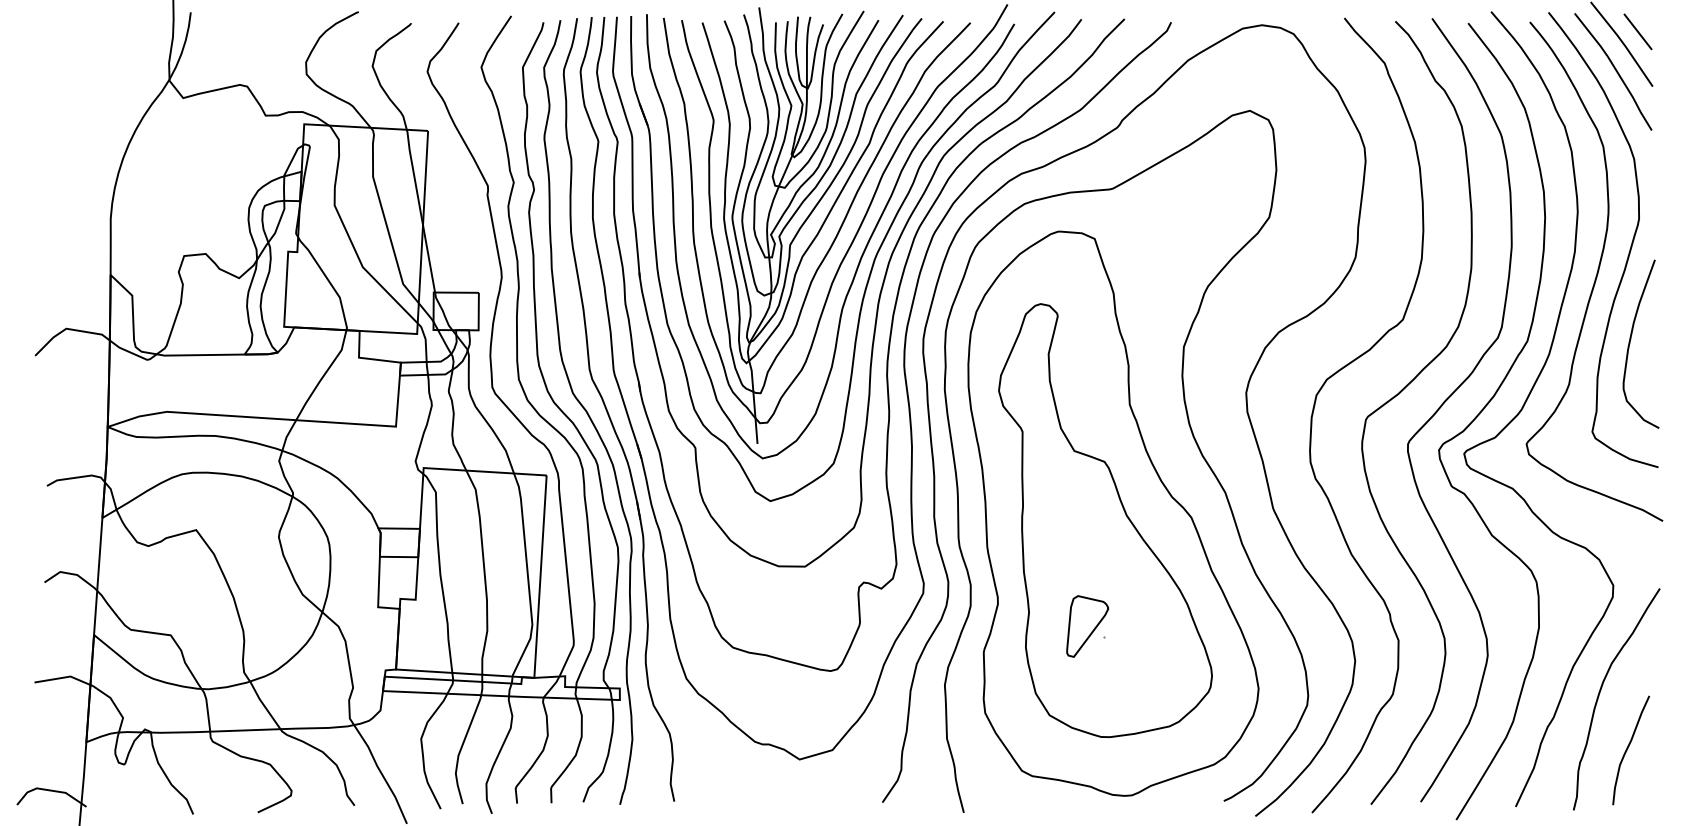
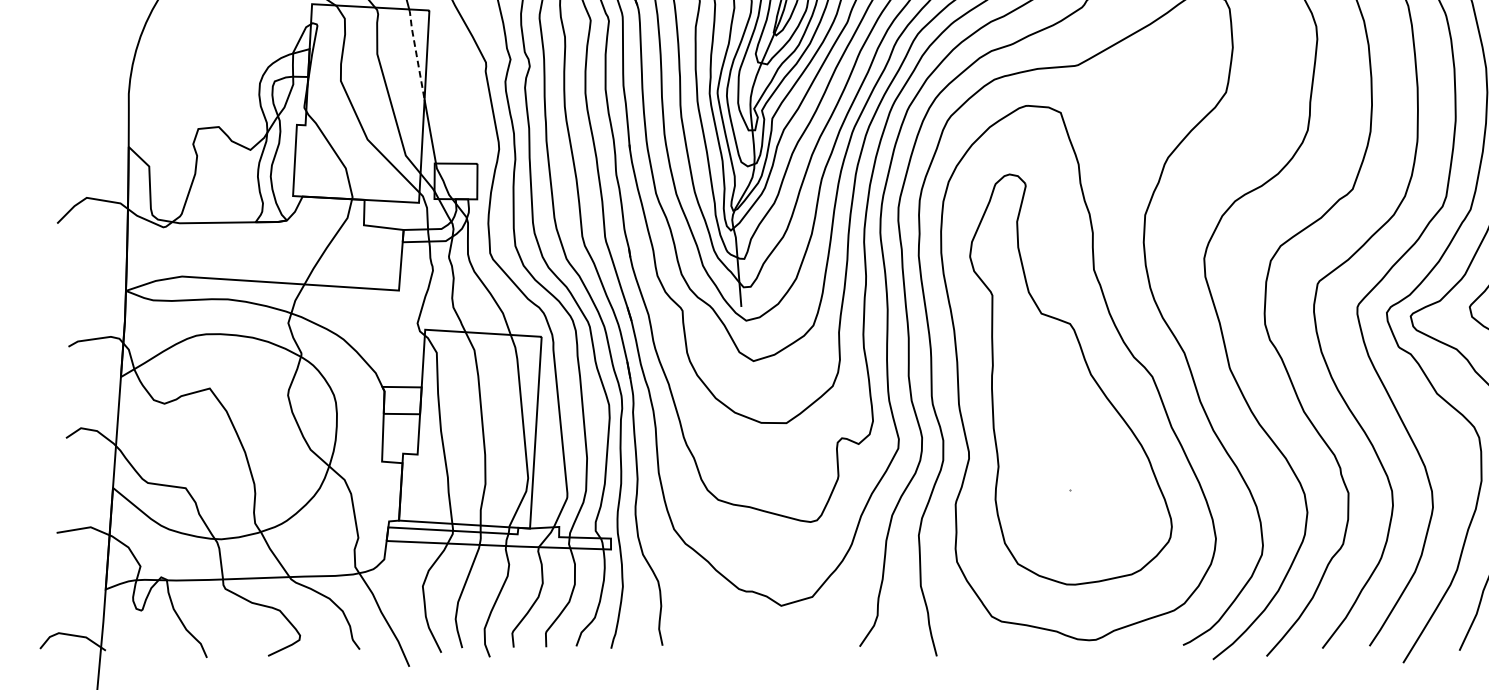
line: (414, 176) -> (416, 53), solid -> dashed
part: (1087, 626) -> (1053, 479), removed

